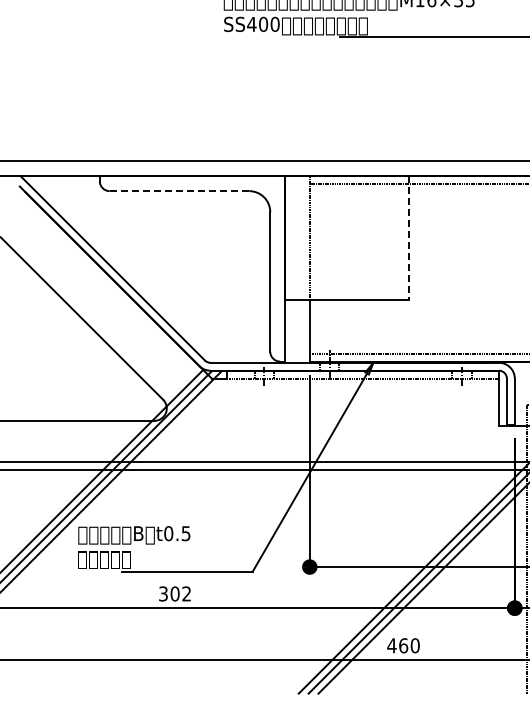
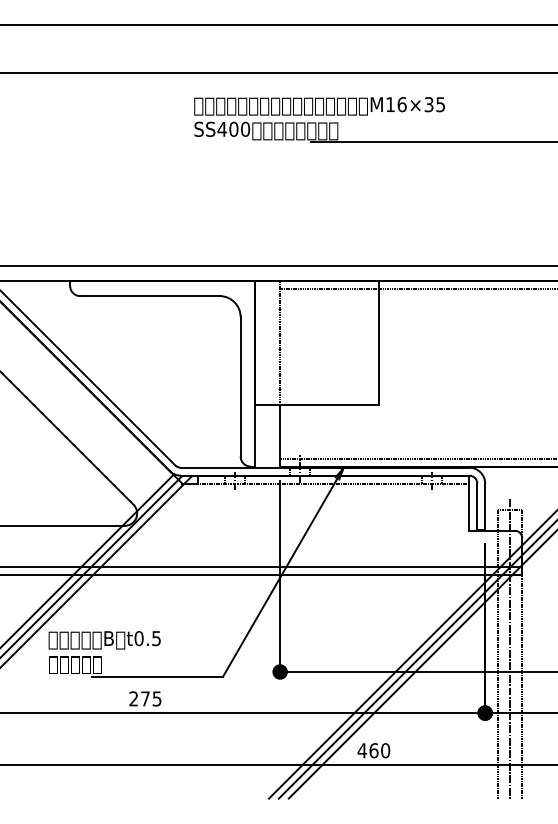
line: (179, 191) -> (149, 296), dashed -> solid
line: (408, 238) -> (378, 343), dashed -> solid
text: (175, 593) -> (145, 698), 302 -> 275

